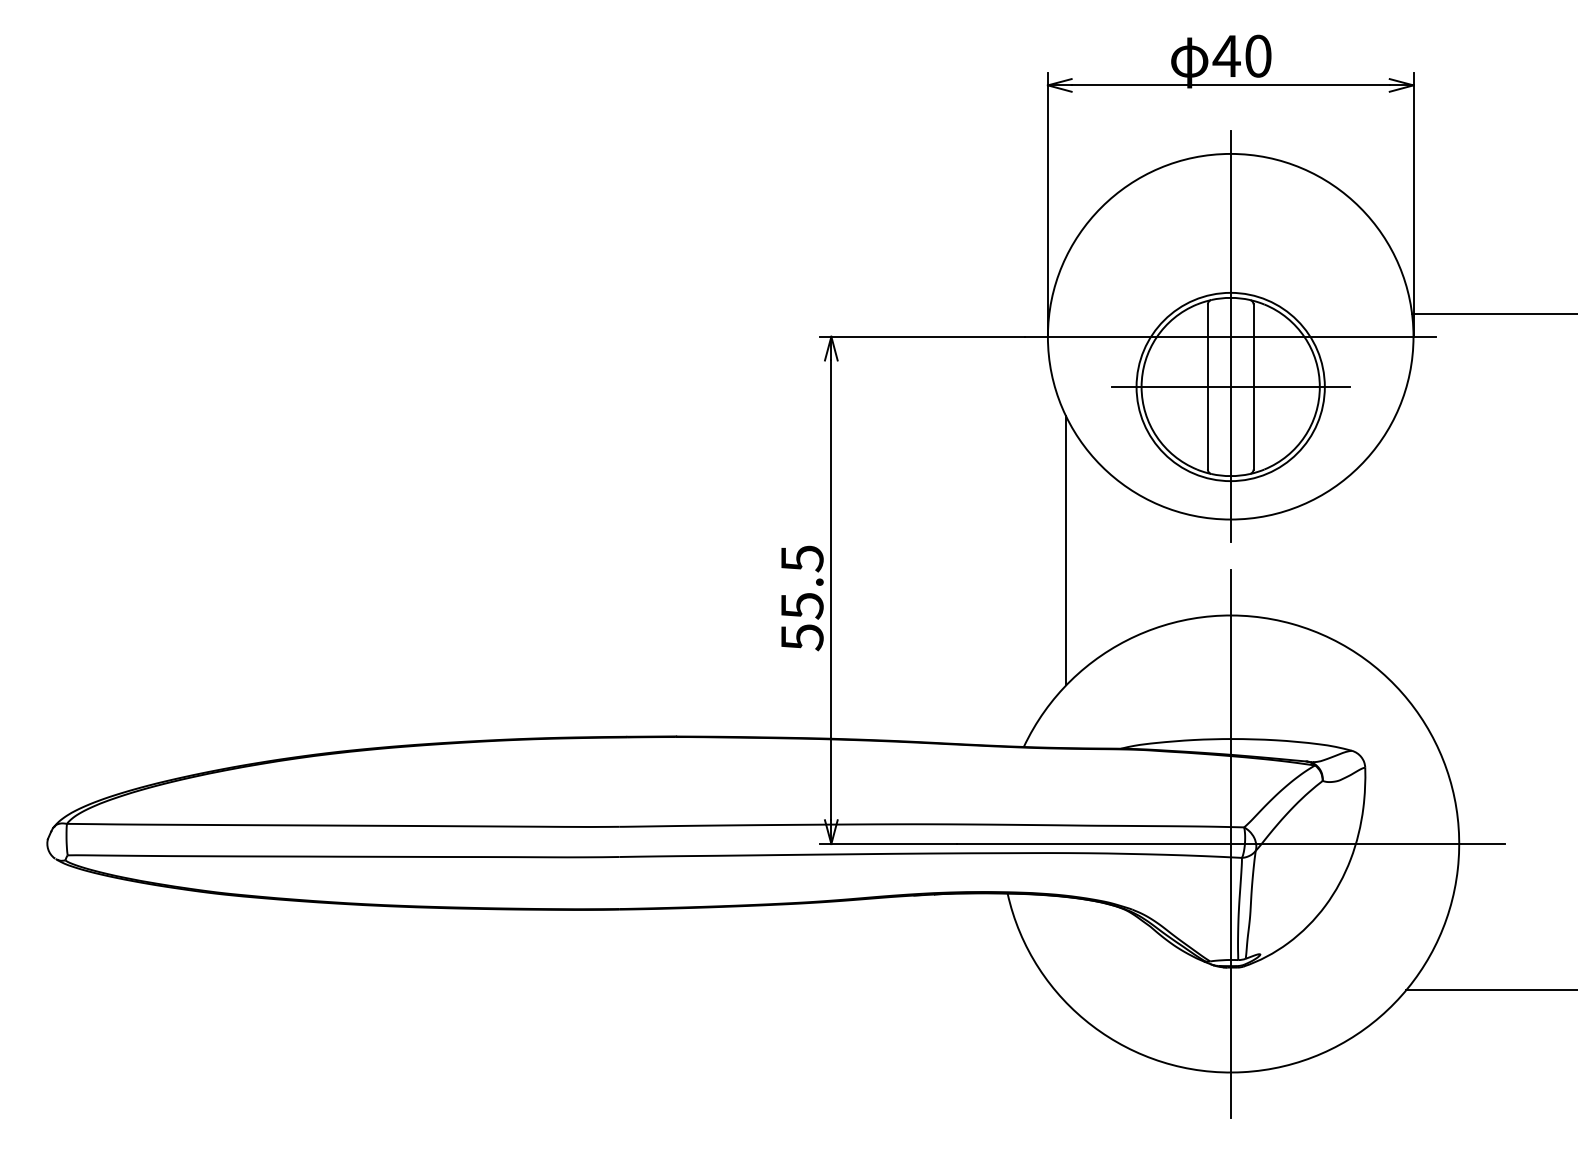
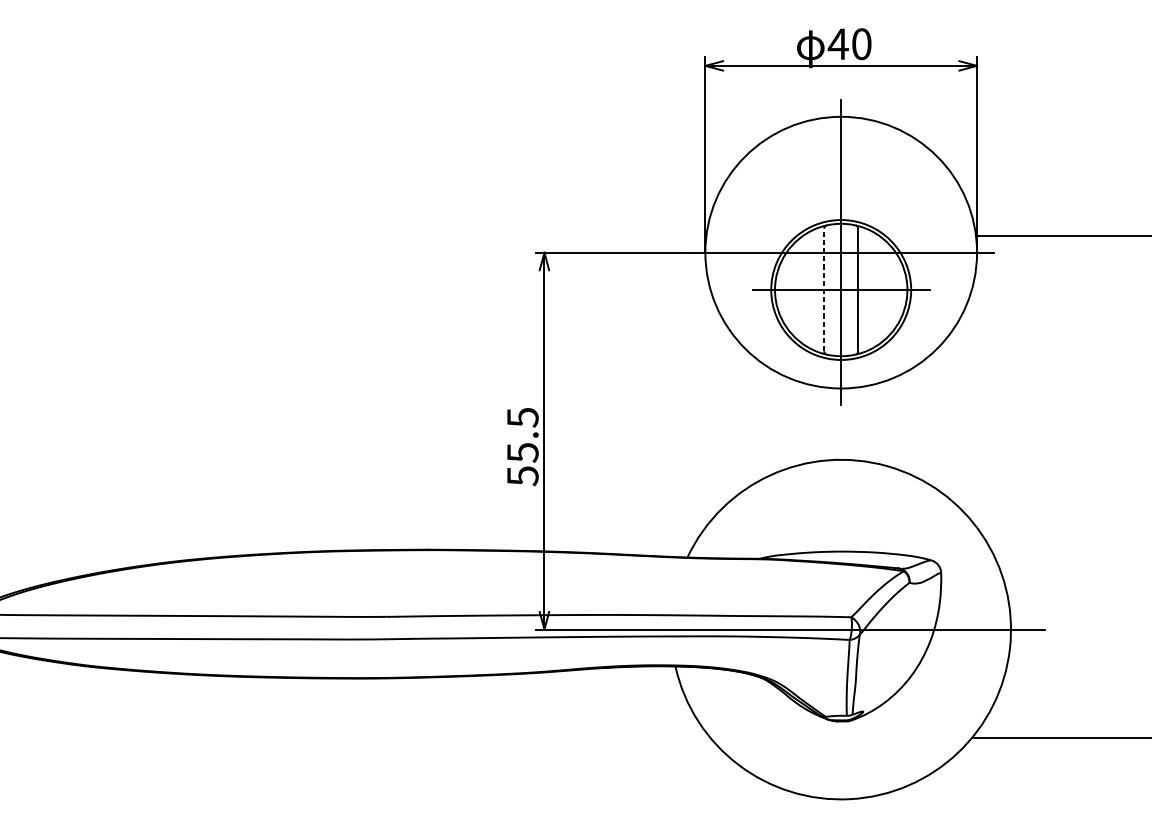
line: (1207, 387) -> (823, 290), solid -> dashed
line: (1066, 550) -> (719, 411), removed
line: (1230, 843) -> (841, 629), removed

